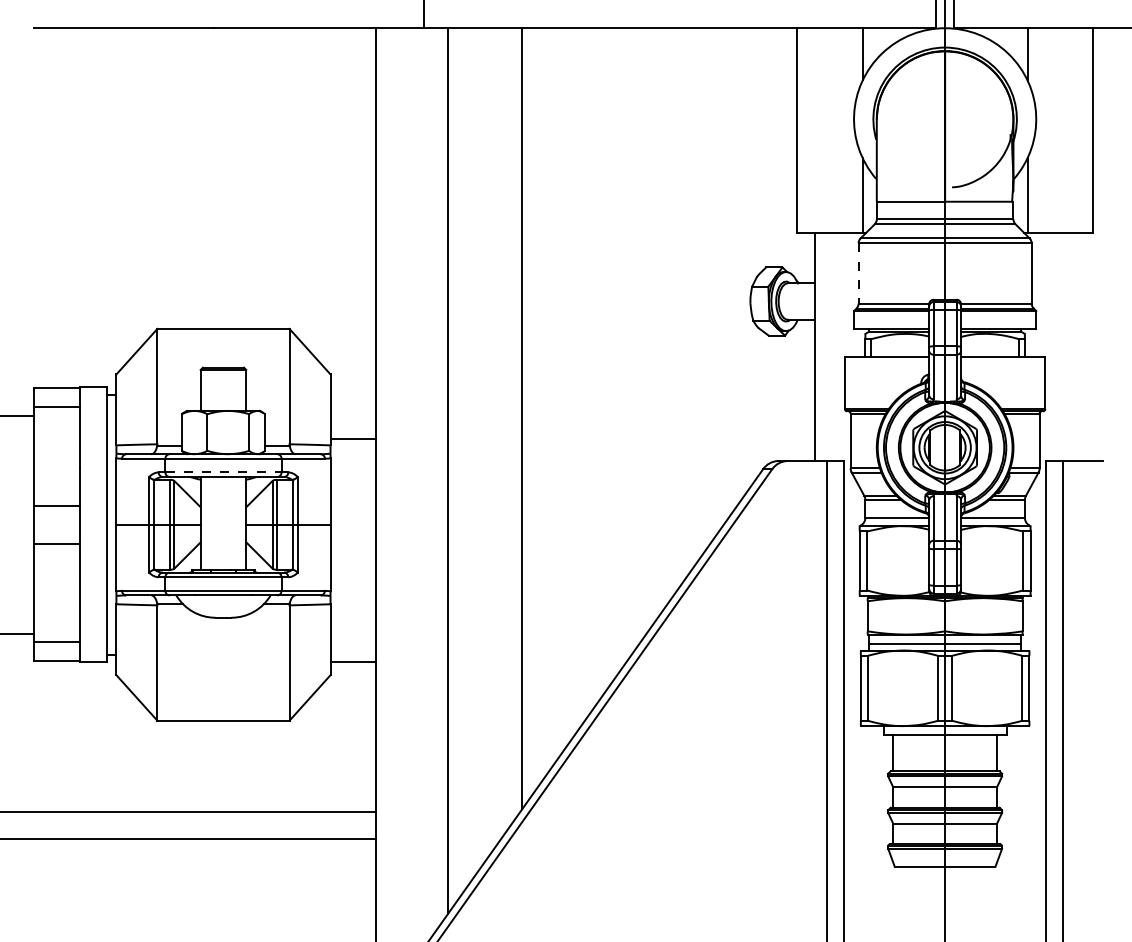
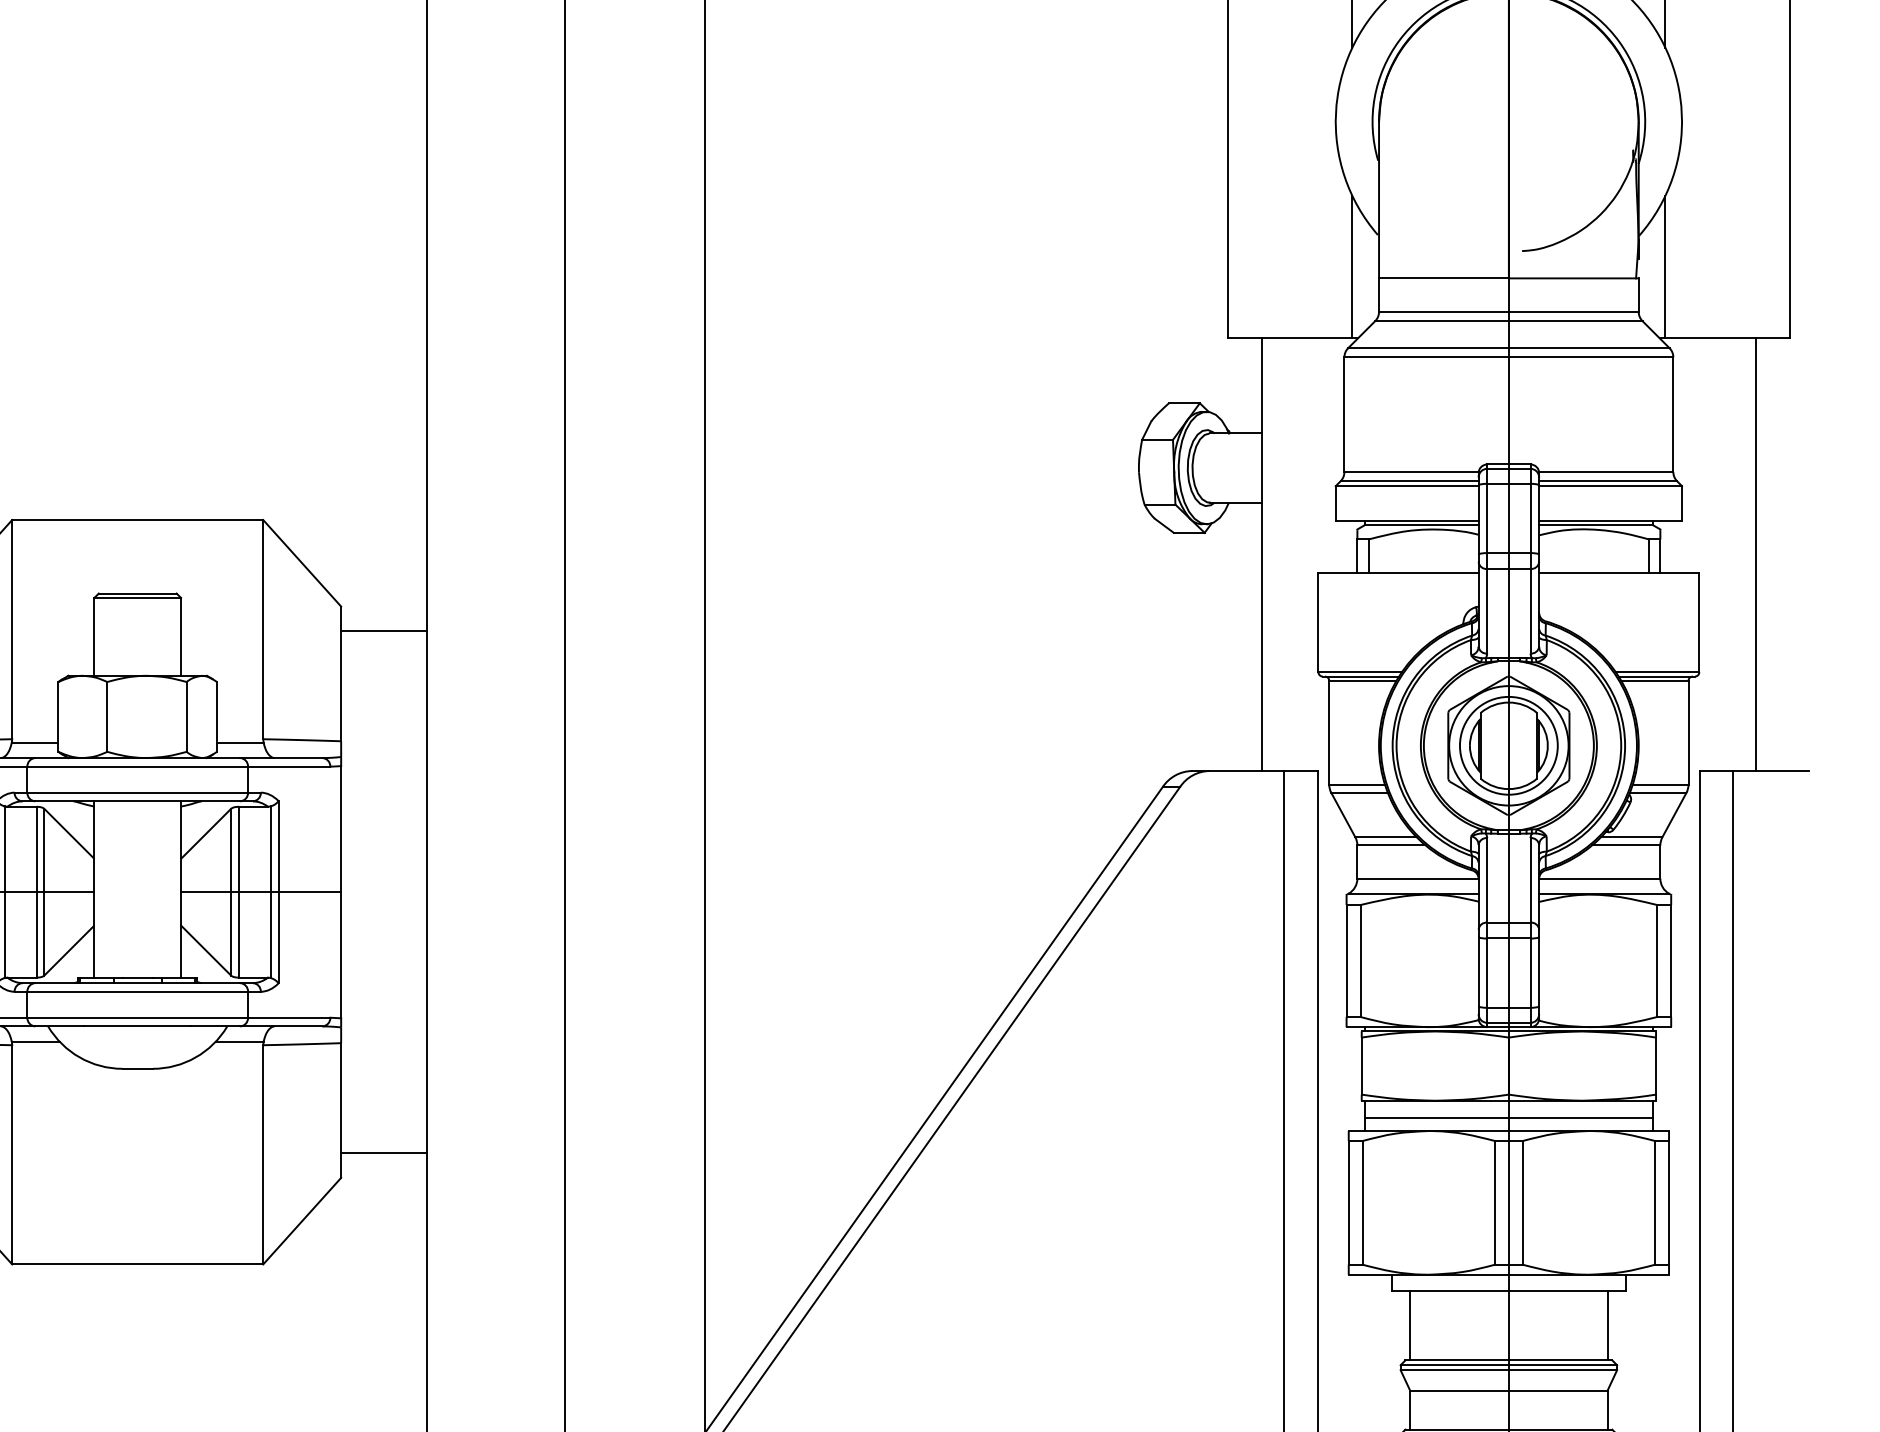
line: (858, 274) -> (1344, 416), dashed -> solid
line: (1074, 347) -> (1754, 555), added
line: (352, 439) -> (382, 631), moved
line: (223, 472) -> (137, 792), dashed -> solid

